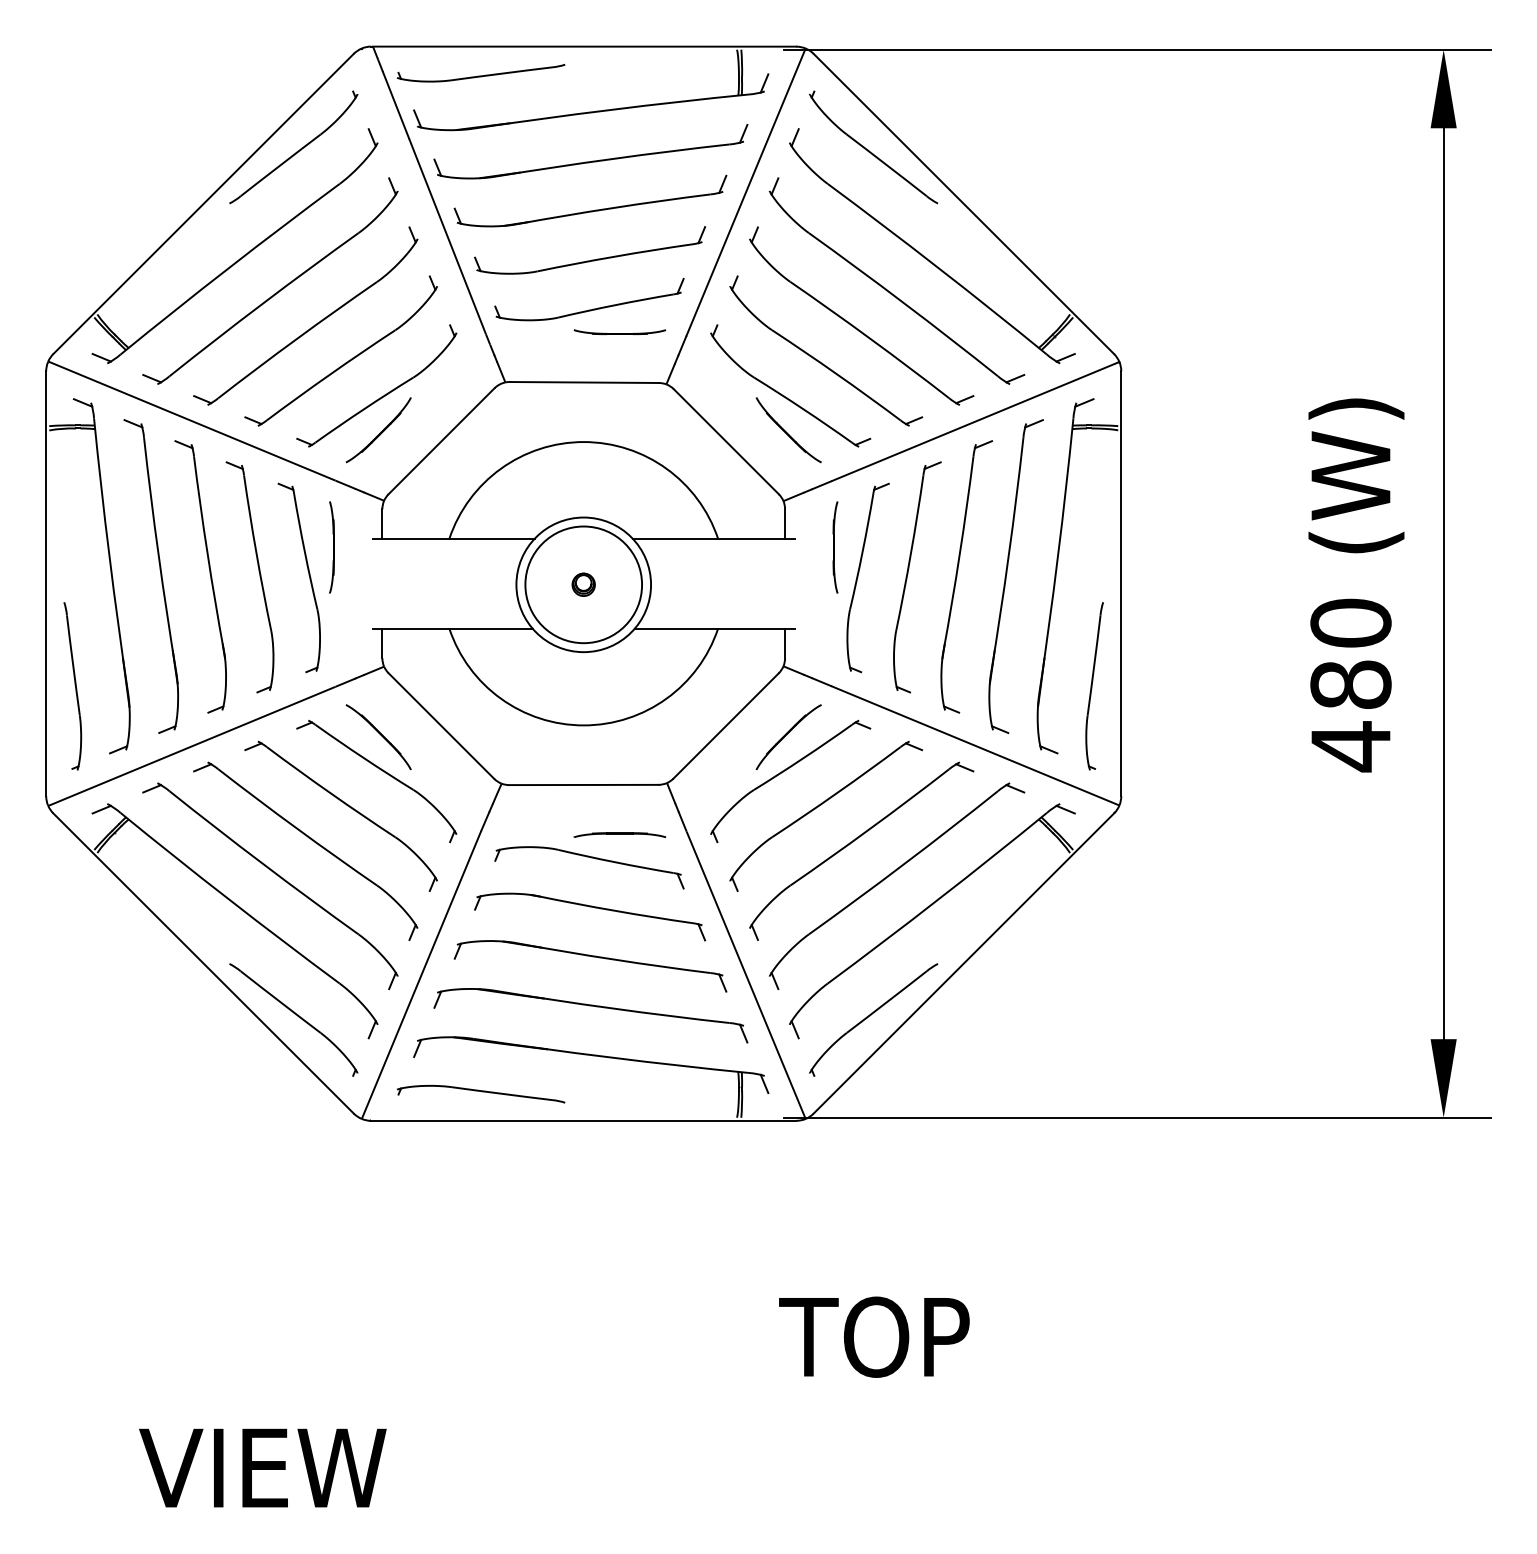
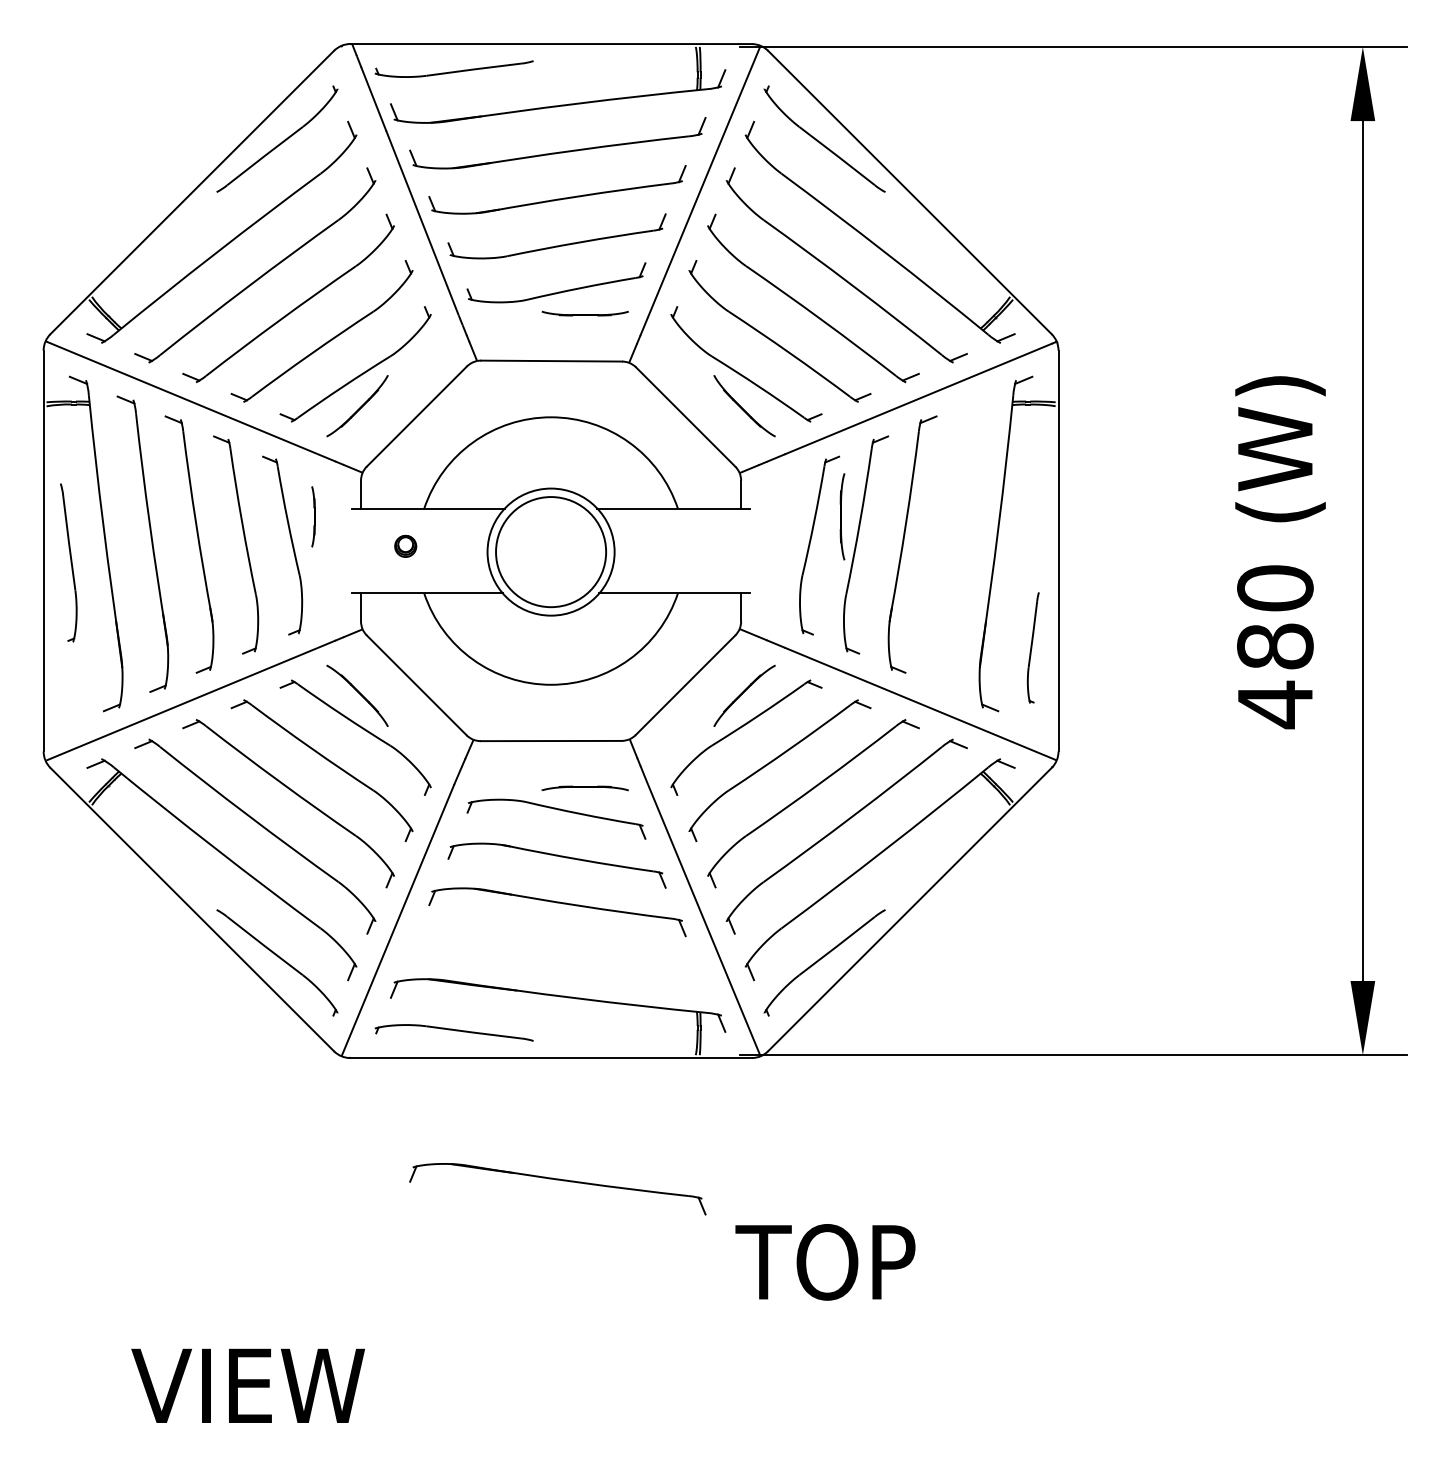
part: (331, 547) -> (312, 516), size x0.7
part: (835, 547) -> (842, 516), moved
part: (1007, 573) -> (951, 541), removed
part: (583, 584) -> (405, 546), moved
part: (72, 686) -> (68, 563), moved
part: (1094, 686) -> (1033, 648), size x0.7
part: (590, 1006) -> (557, 1180), moved

